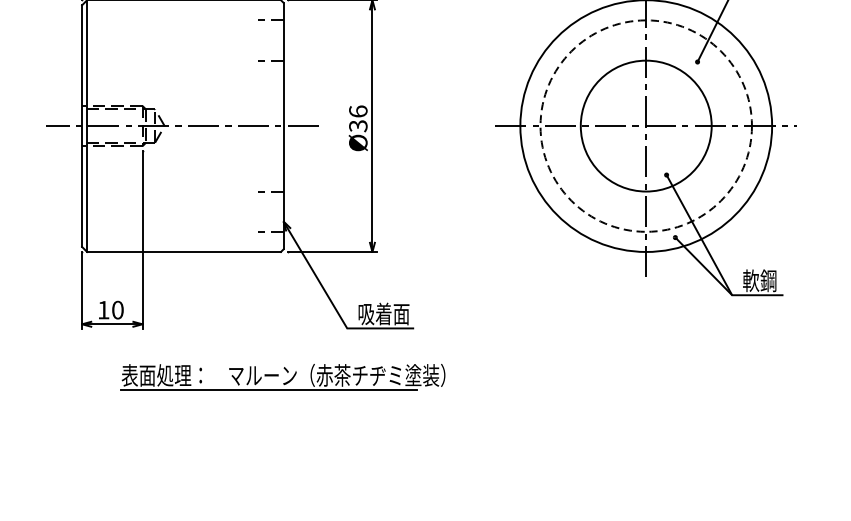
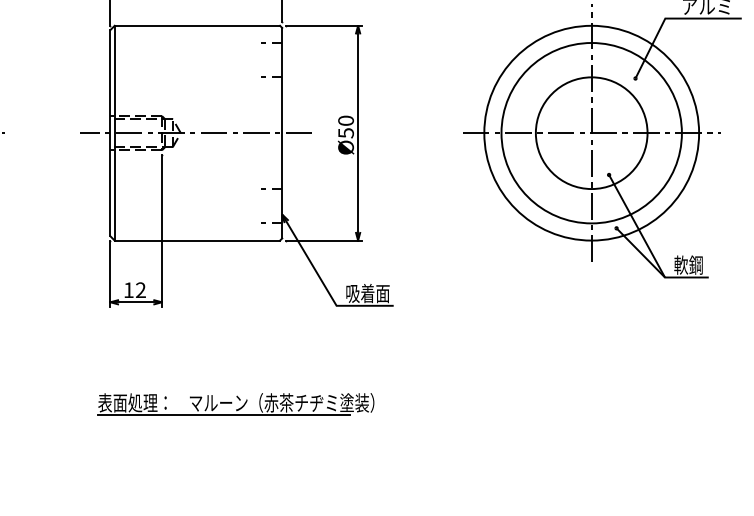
text: (357, 118) -> (345, 126), Ø36 -> Ø50
circle: (645, 126) -> (591, 133), dashed -> solid
text: (117, 310) -> (140, 290), 10 -> 12
part: (282, 377) -> (235, 404), moved

